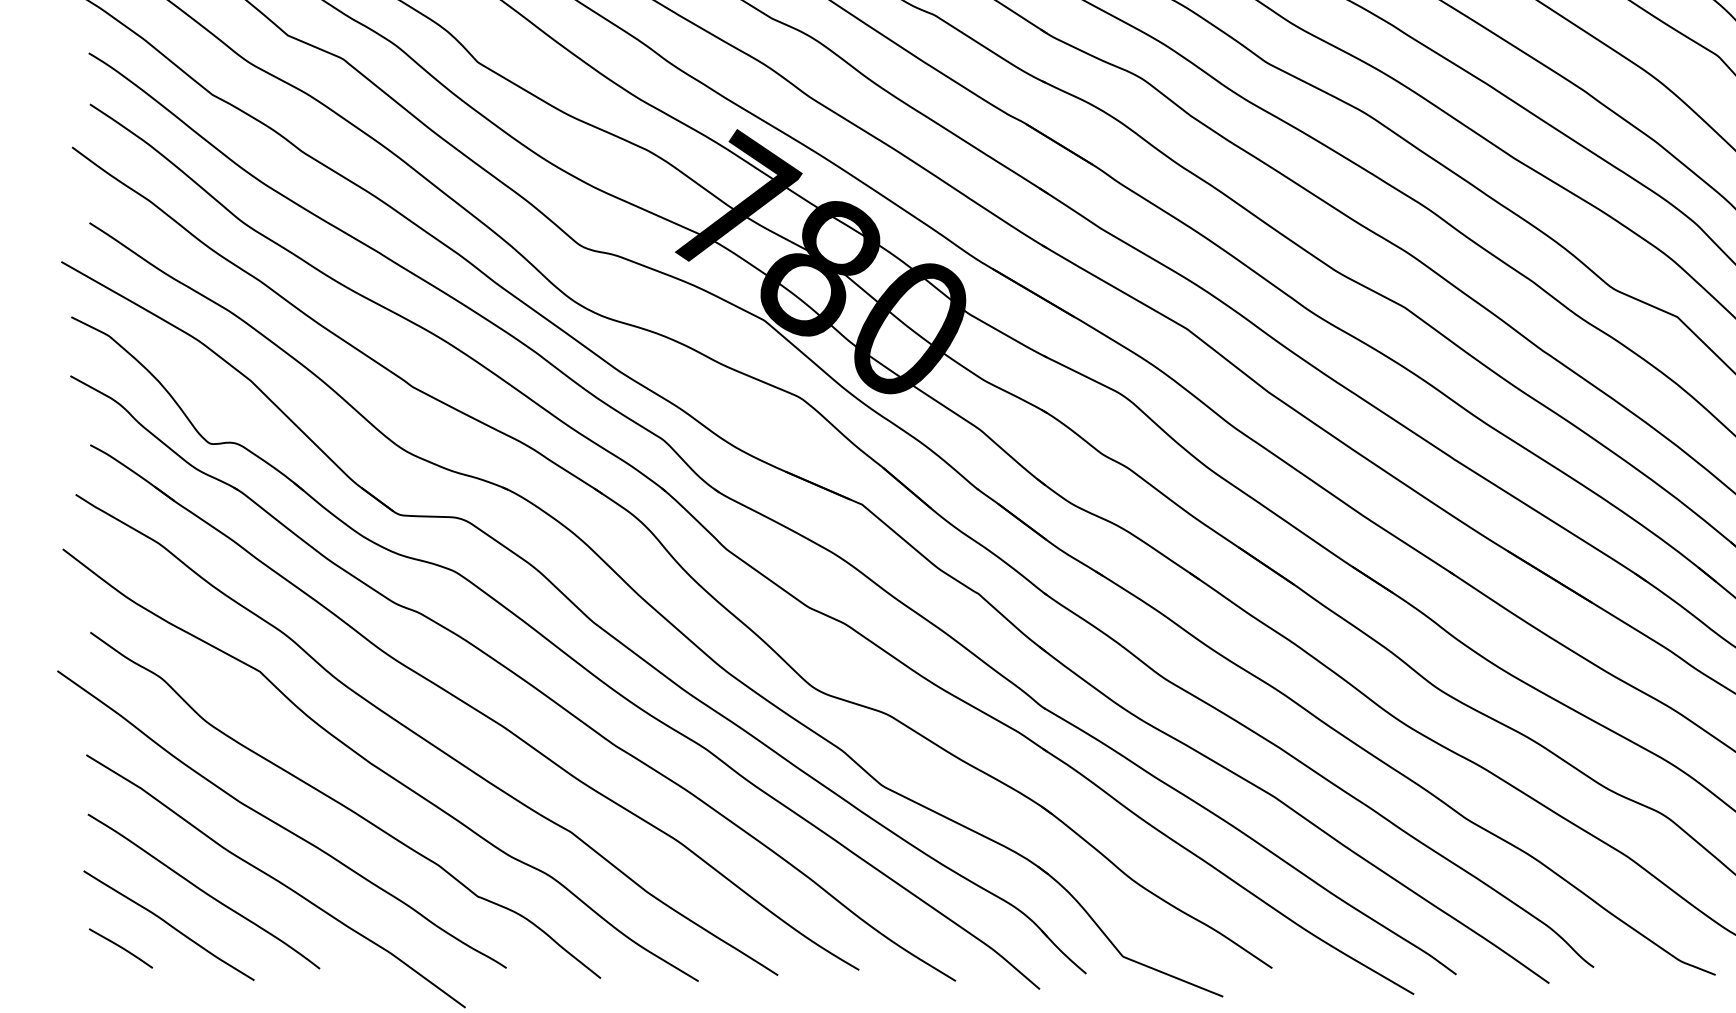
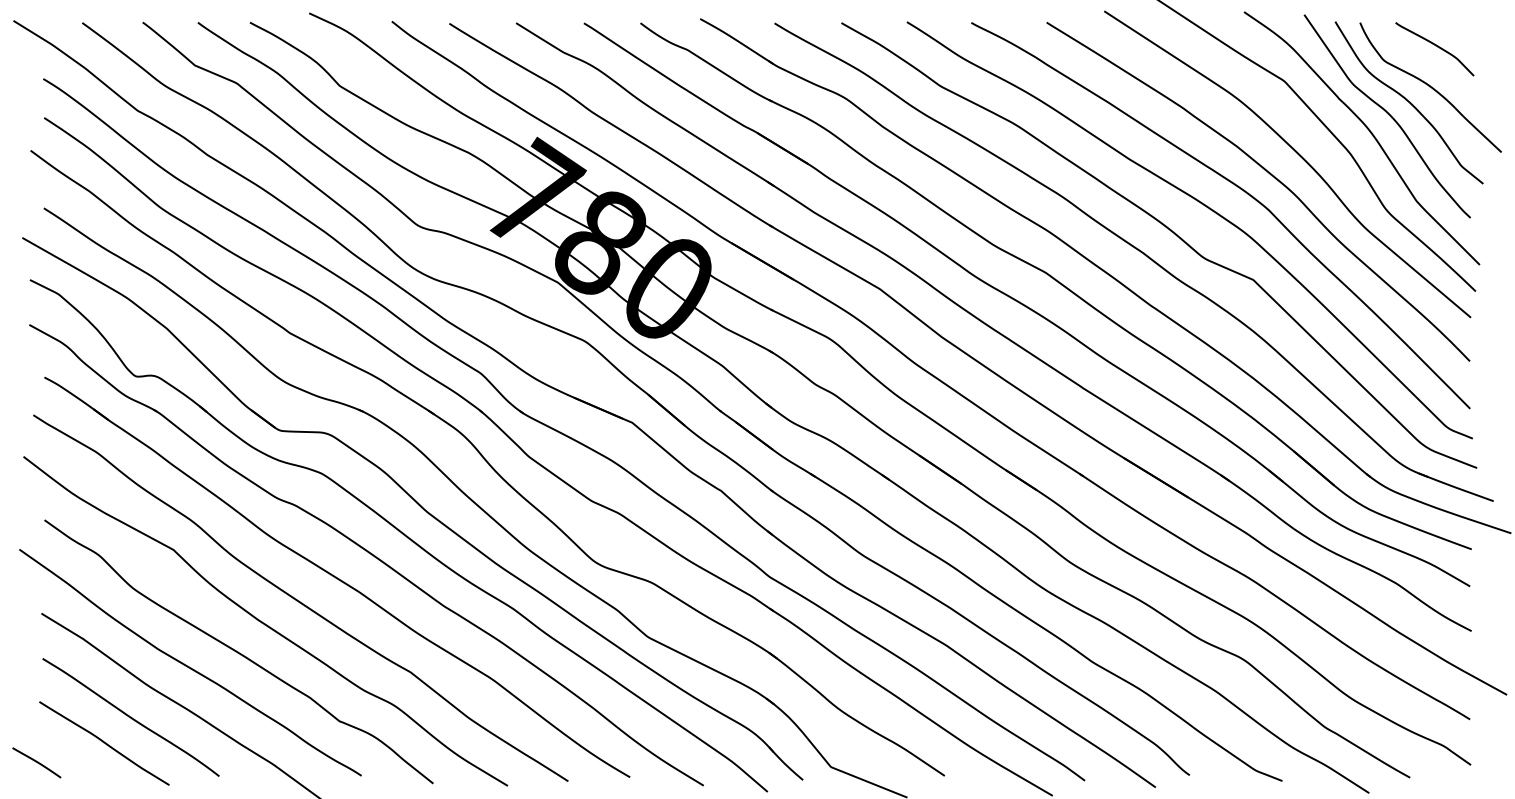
line: (120, 948) -> (36, 762), moved

